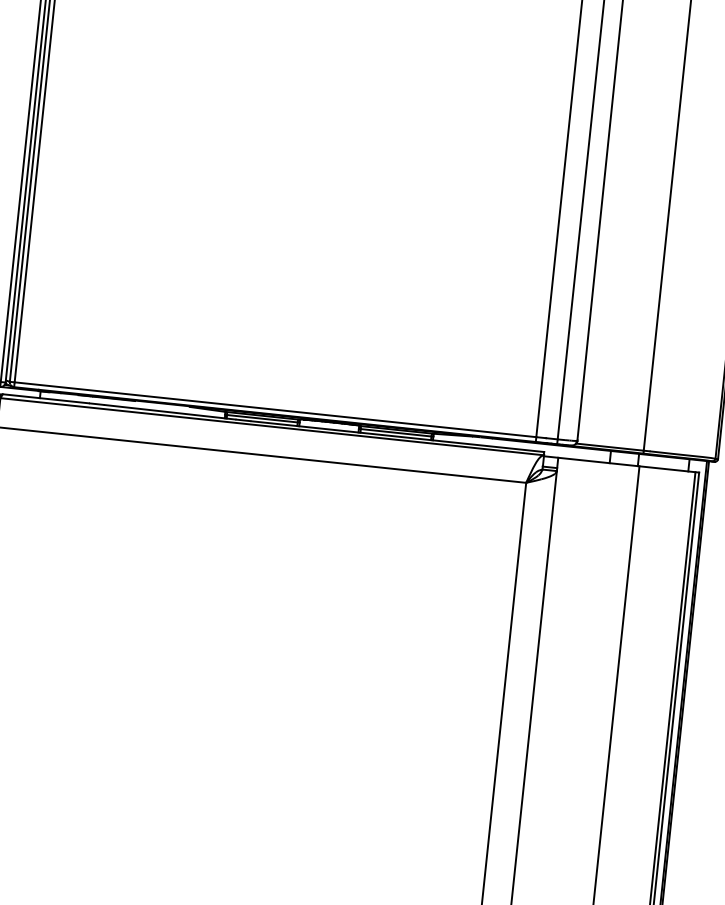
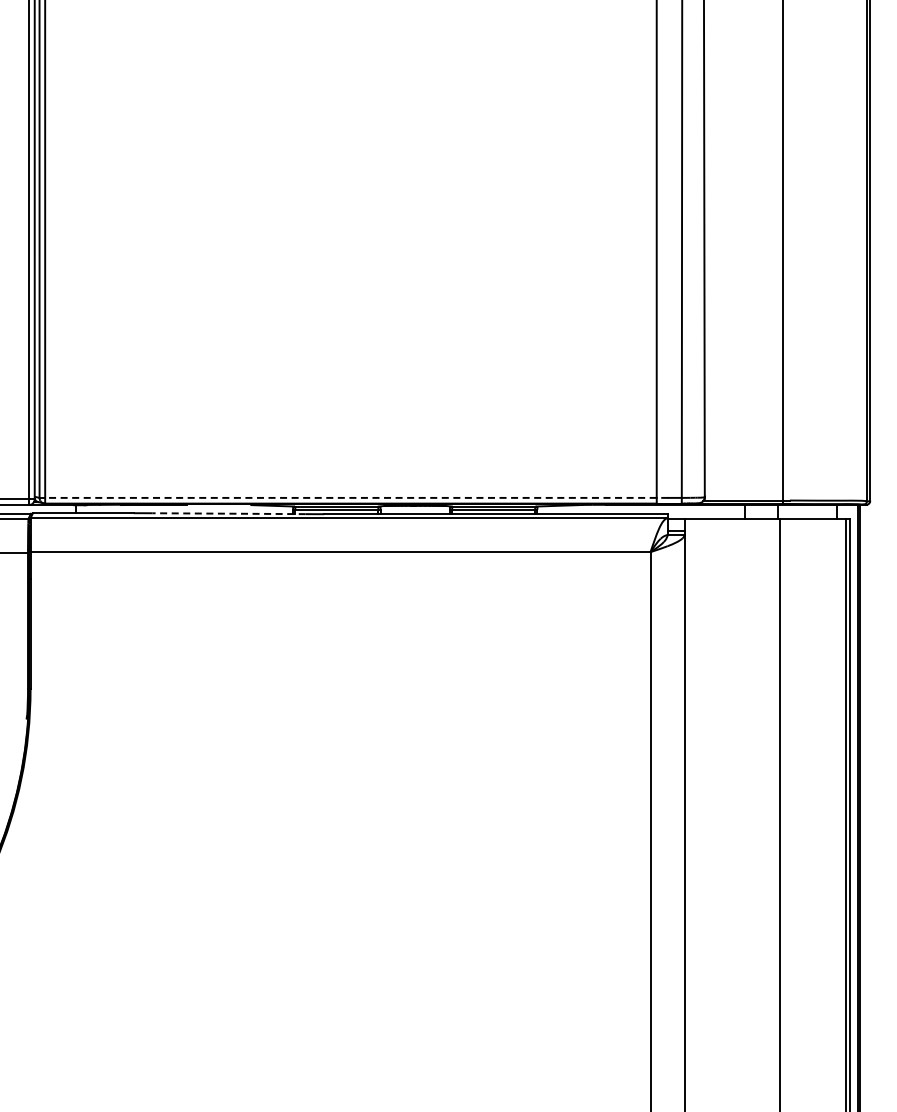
line: (280, 409) -> (356, 497), solid -> dashed
line: (170, 412) -> (229, 513), solid -> dashed

